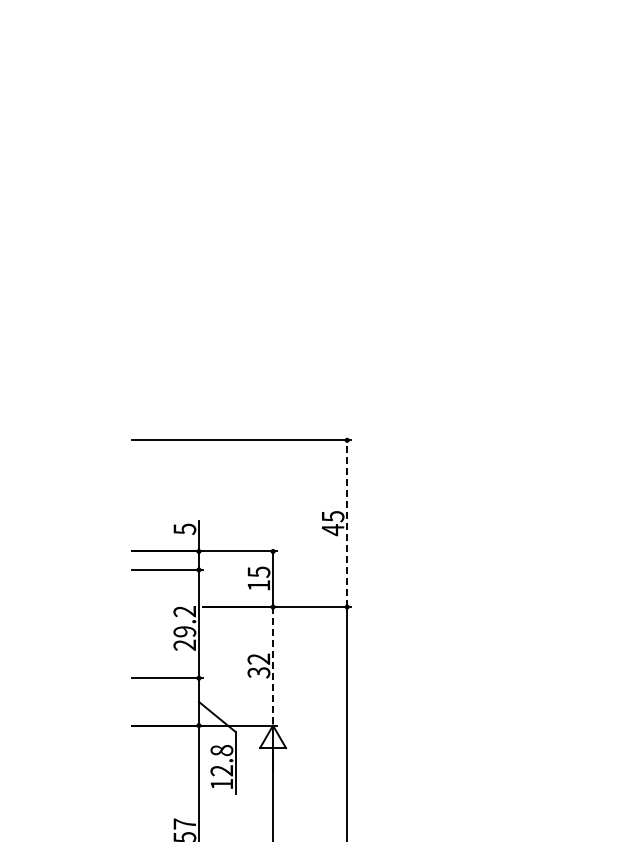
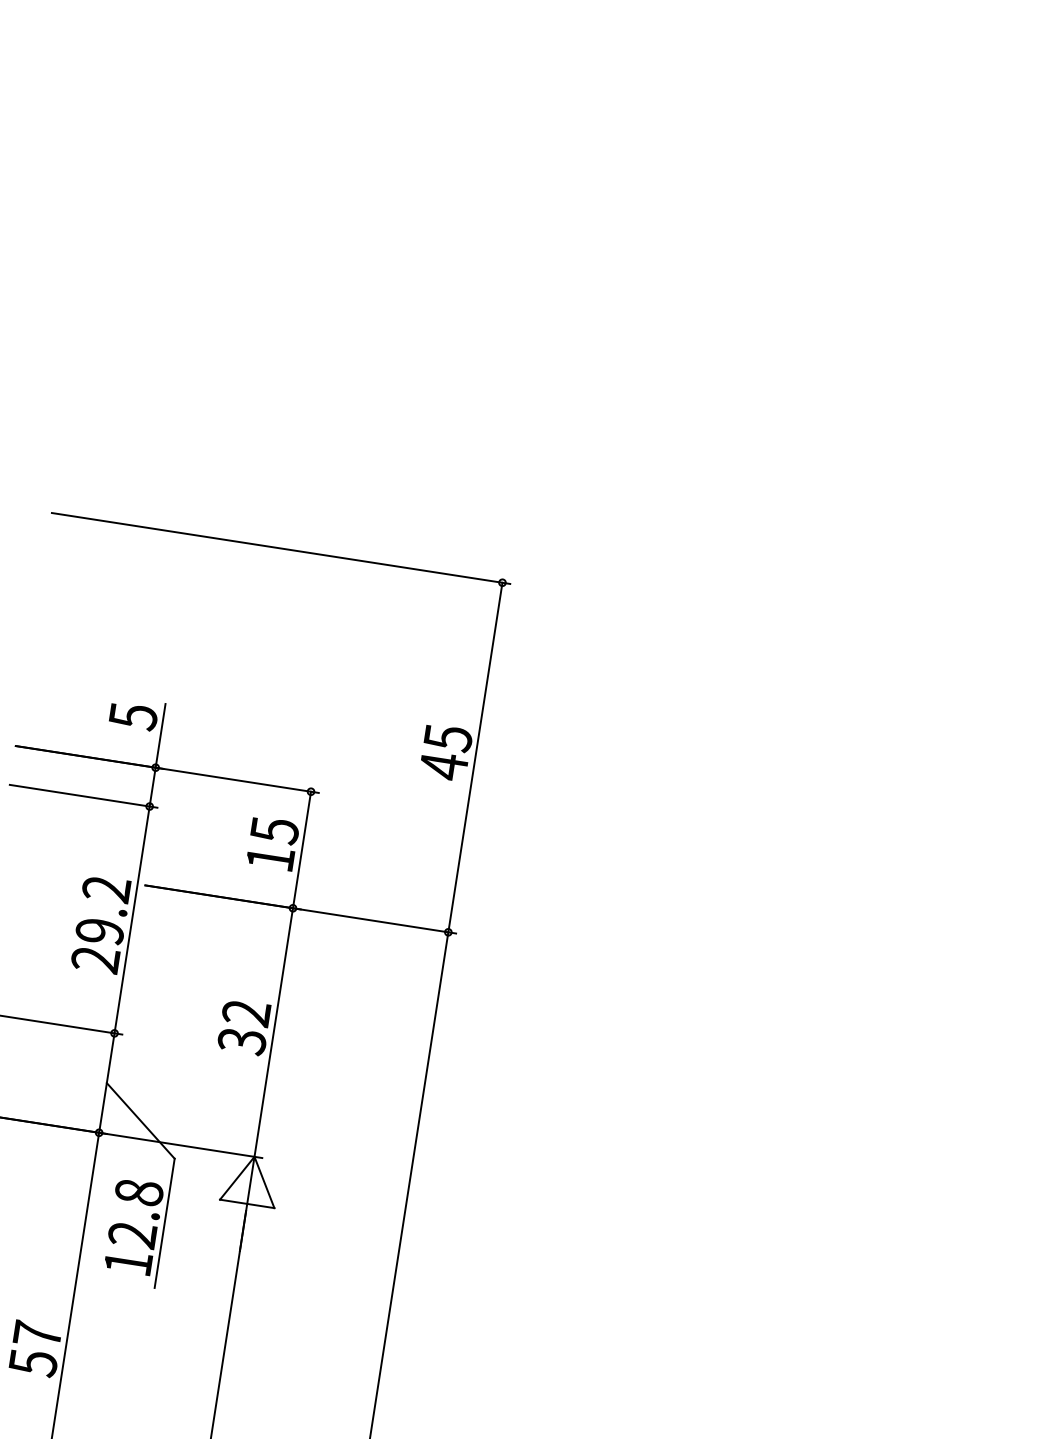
line: (347, 523) -> (476, 757), dashed -> solid
line: (273, 666) -> (274, 1033), dashed -> solid

